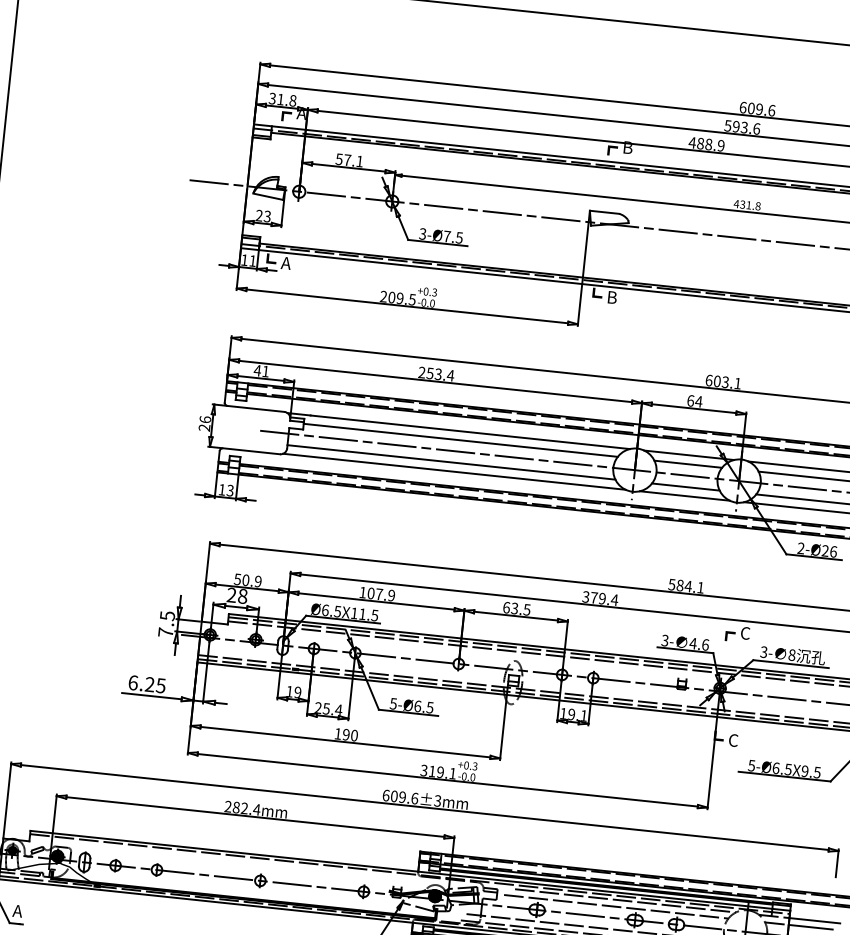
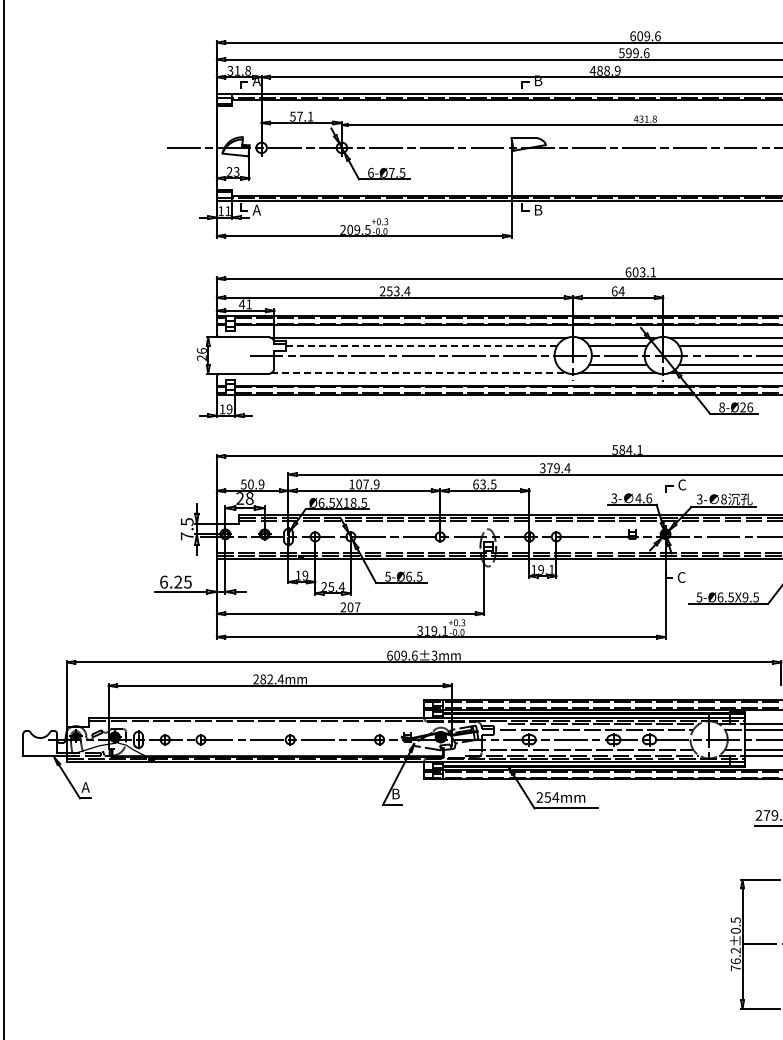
text: (743, 127) -> (635, 53), 593.6 -> 599.6
text: (422, 233) -> (370, 172), 3-Ø7.5 -> 6-Ø7.5
line: (460, 440) -> (421, 345), solid -> dashed
line: (451, 462) -> (415, 365), removed
line: (454, 472) -> (419, 373), solid -> dashed
text: (230, 490) -> (229, 409), 13 -> 19
text: (800, 548) -> (721, 407), 2-Ø26 -> 8-Ø26
text: (362, 613) -> (353, 502), Ø6.5X11.5 -> Ø6.5X18.5
text: (346, 734) -> (350, 607), 190 -> 207

